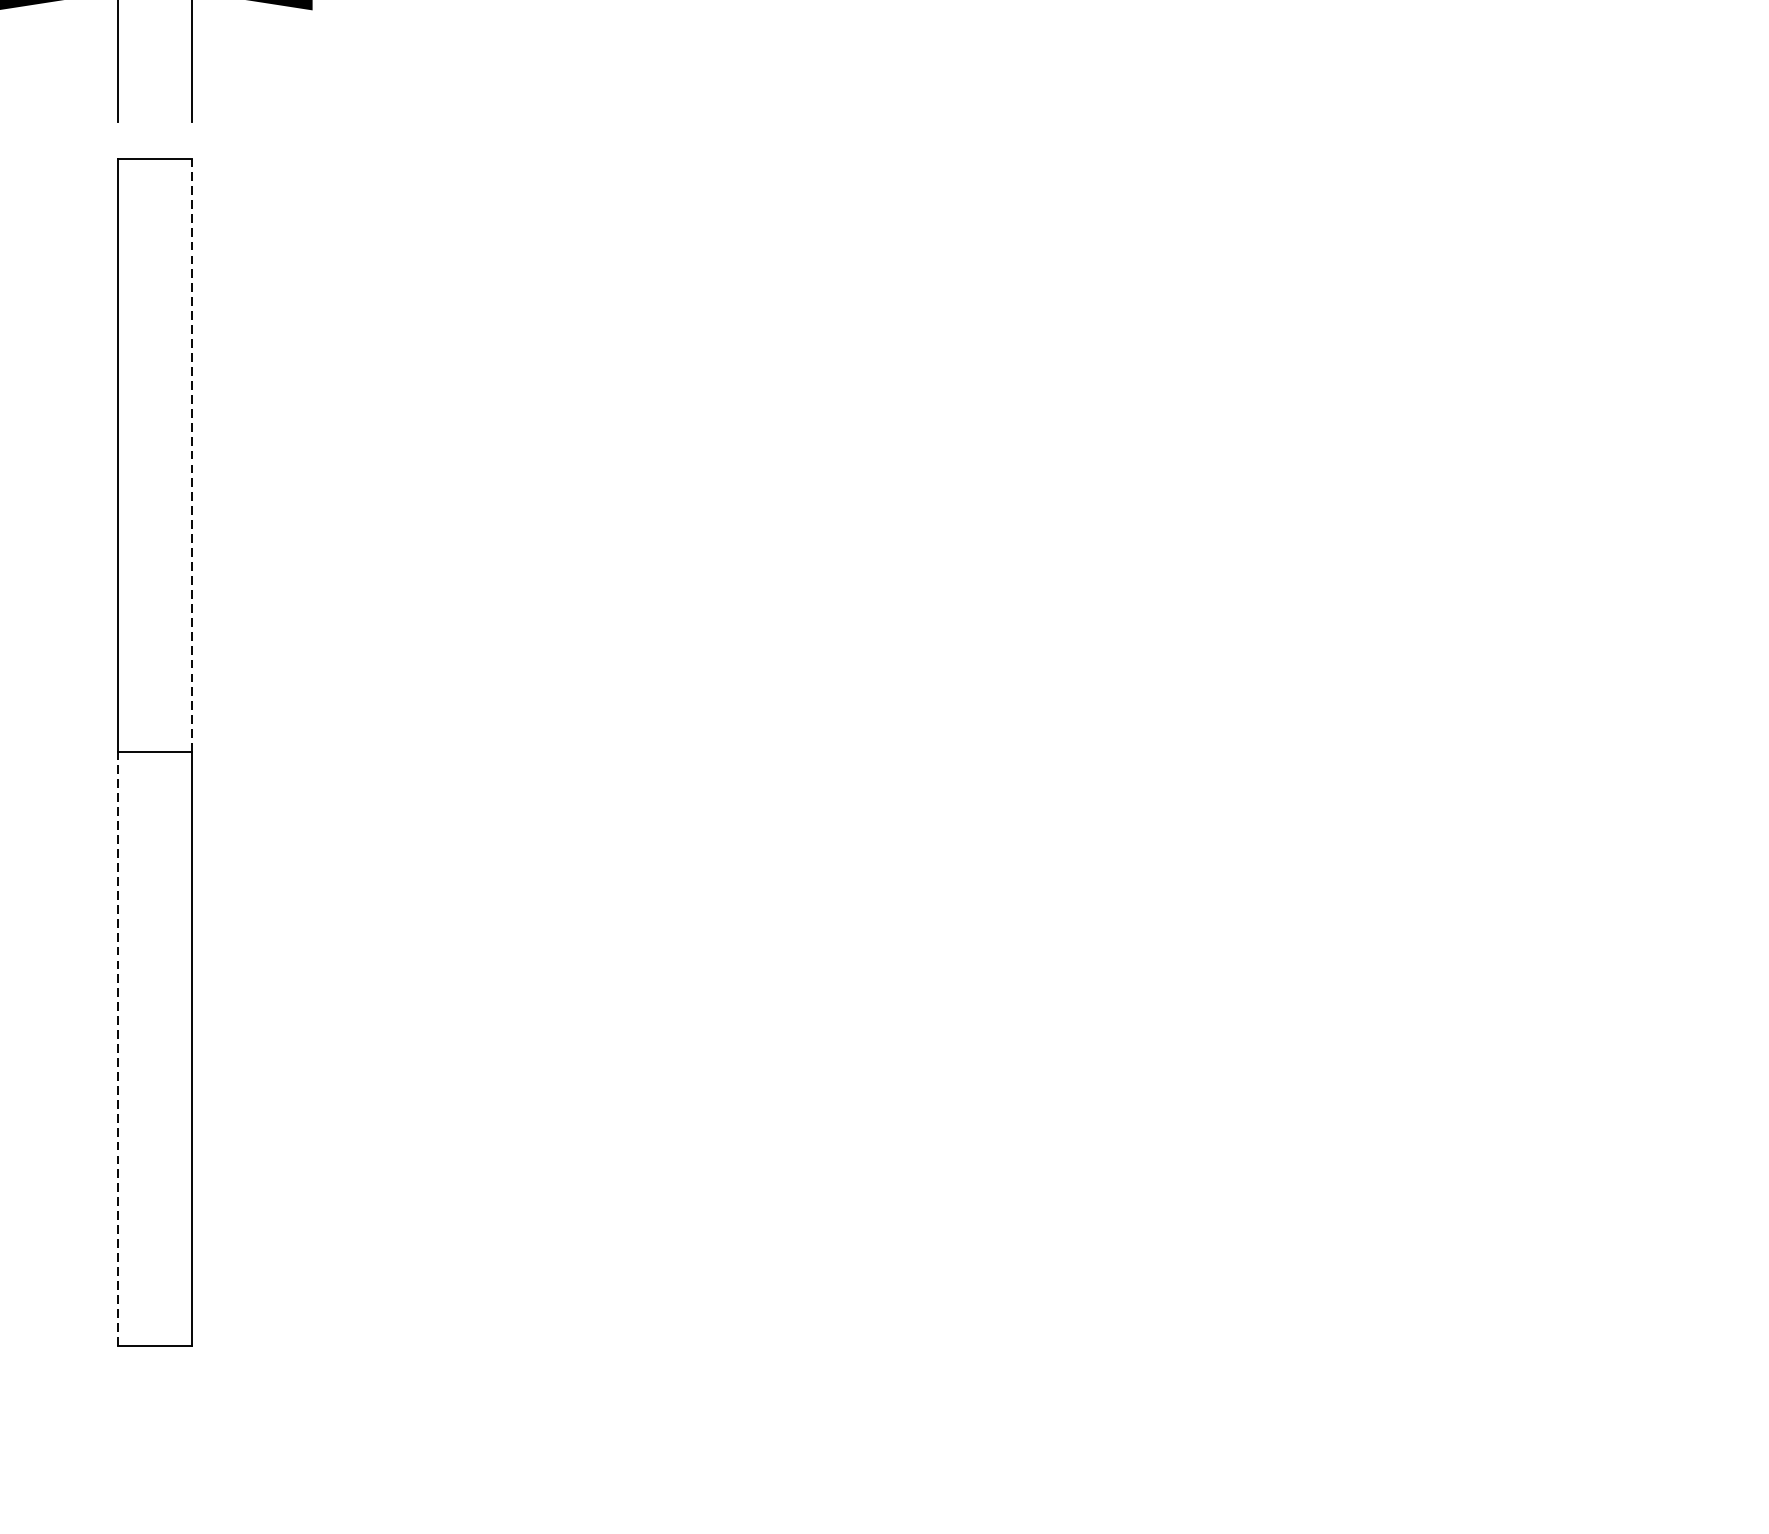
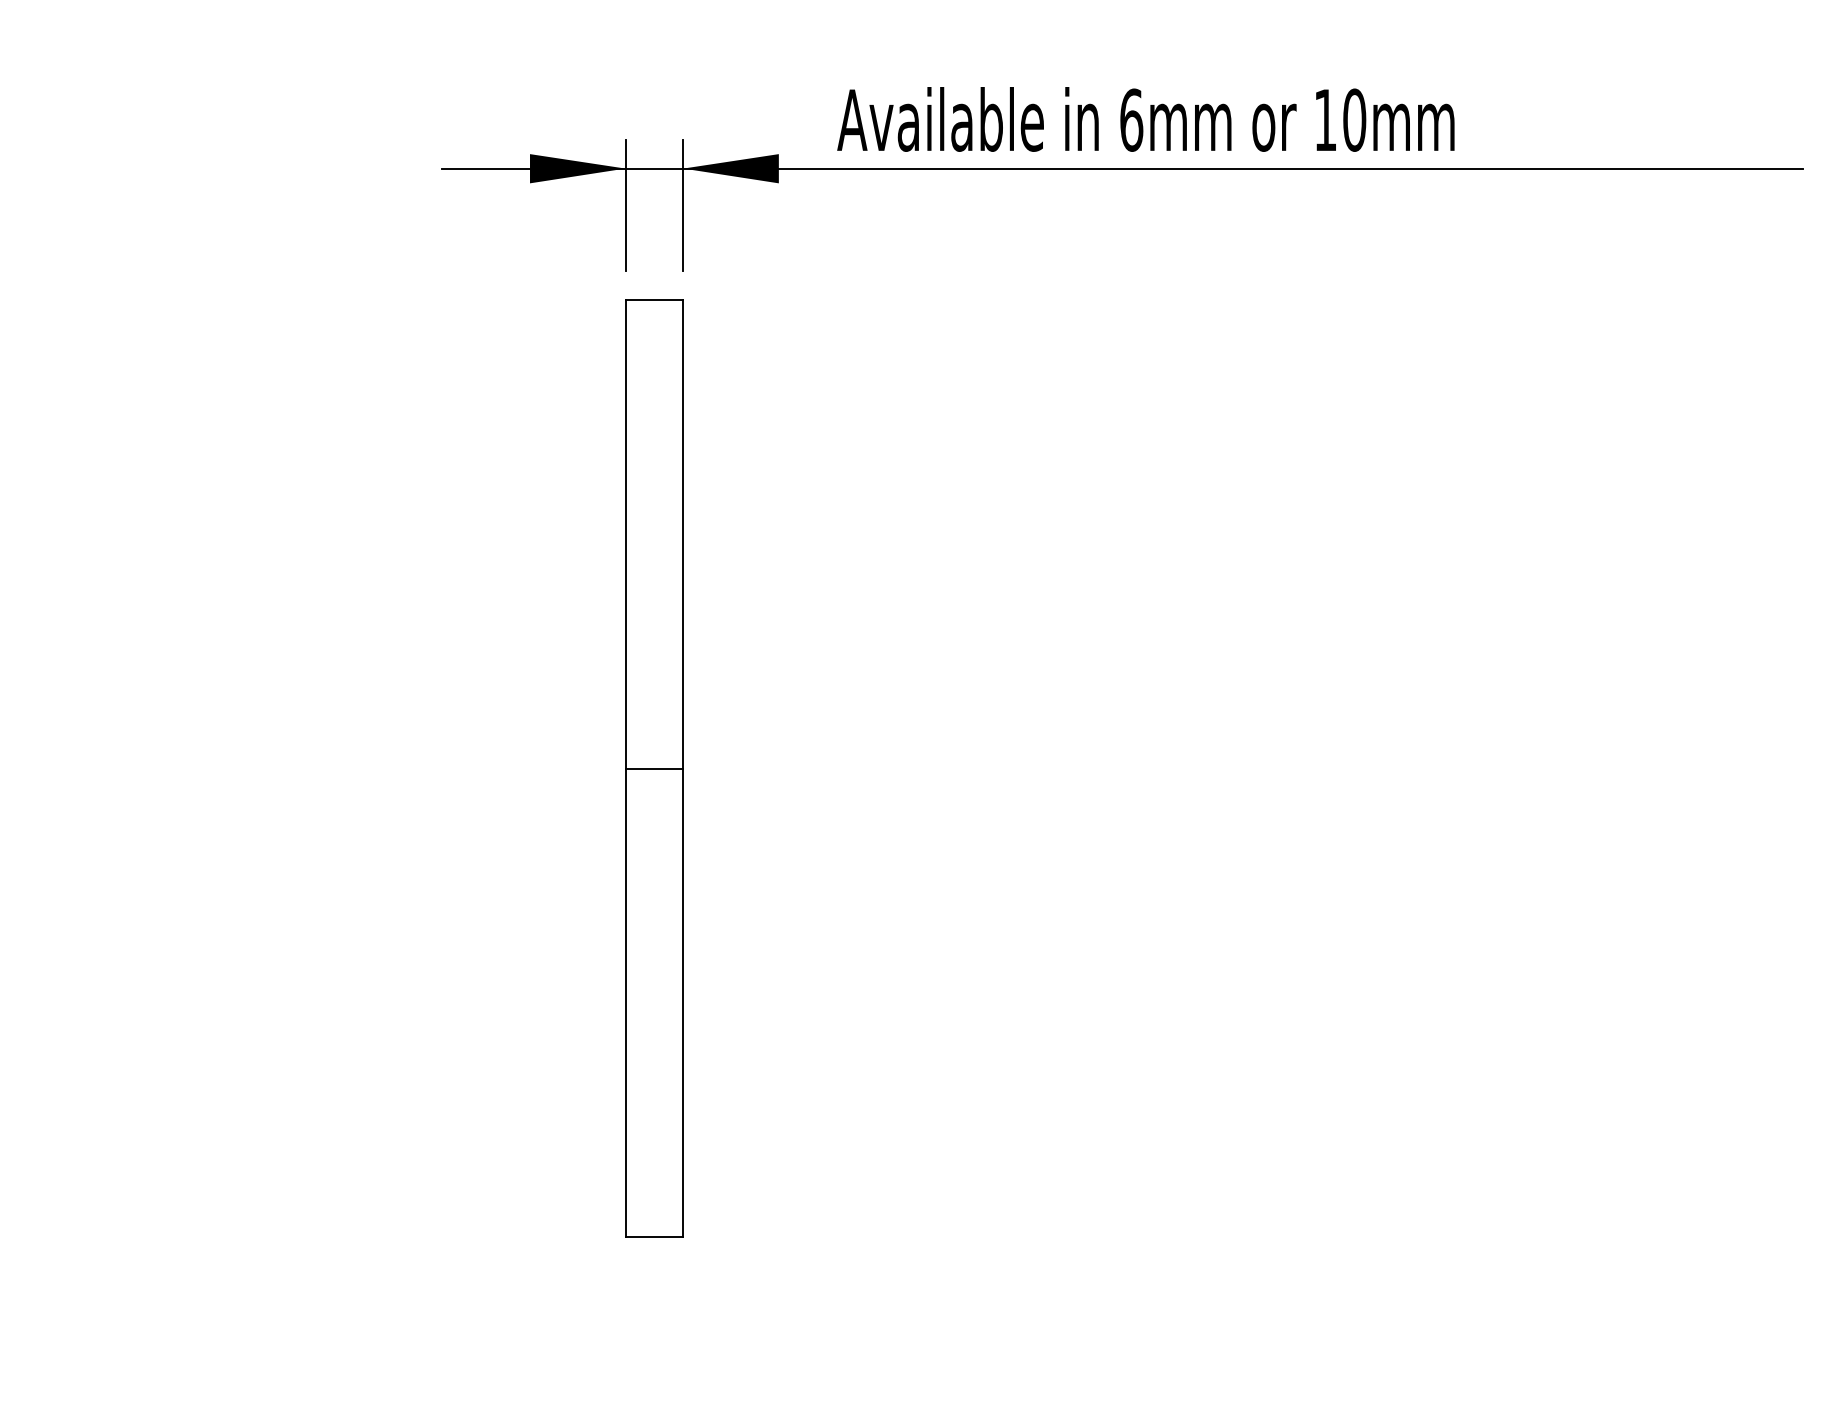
line: (191, 455) -> (683, 534), dashed -> solid
line: (118, 1047) -> (625, 1002), dashed -> solid

